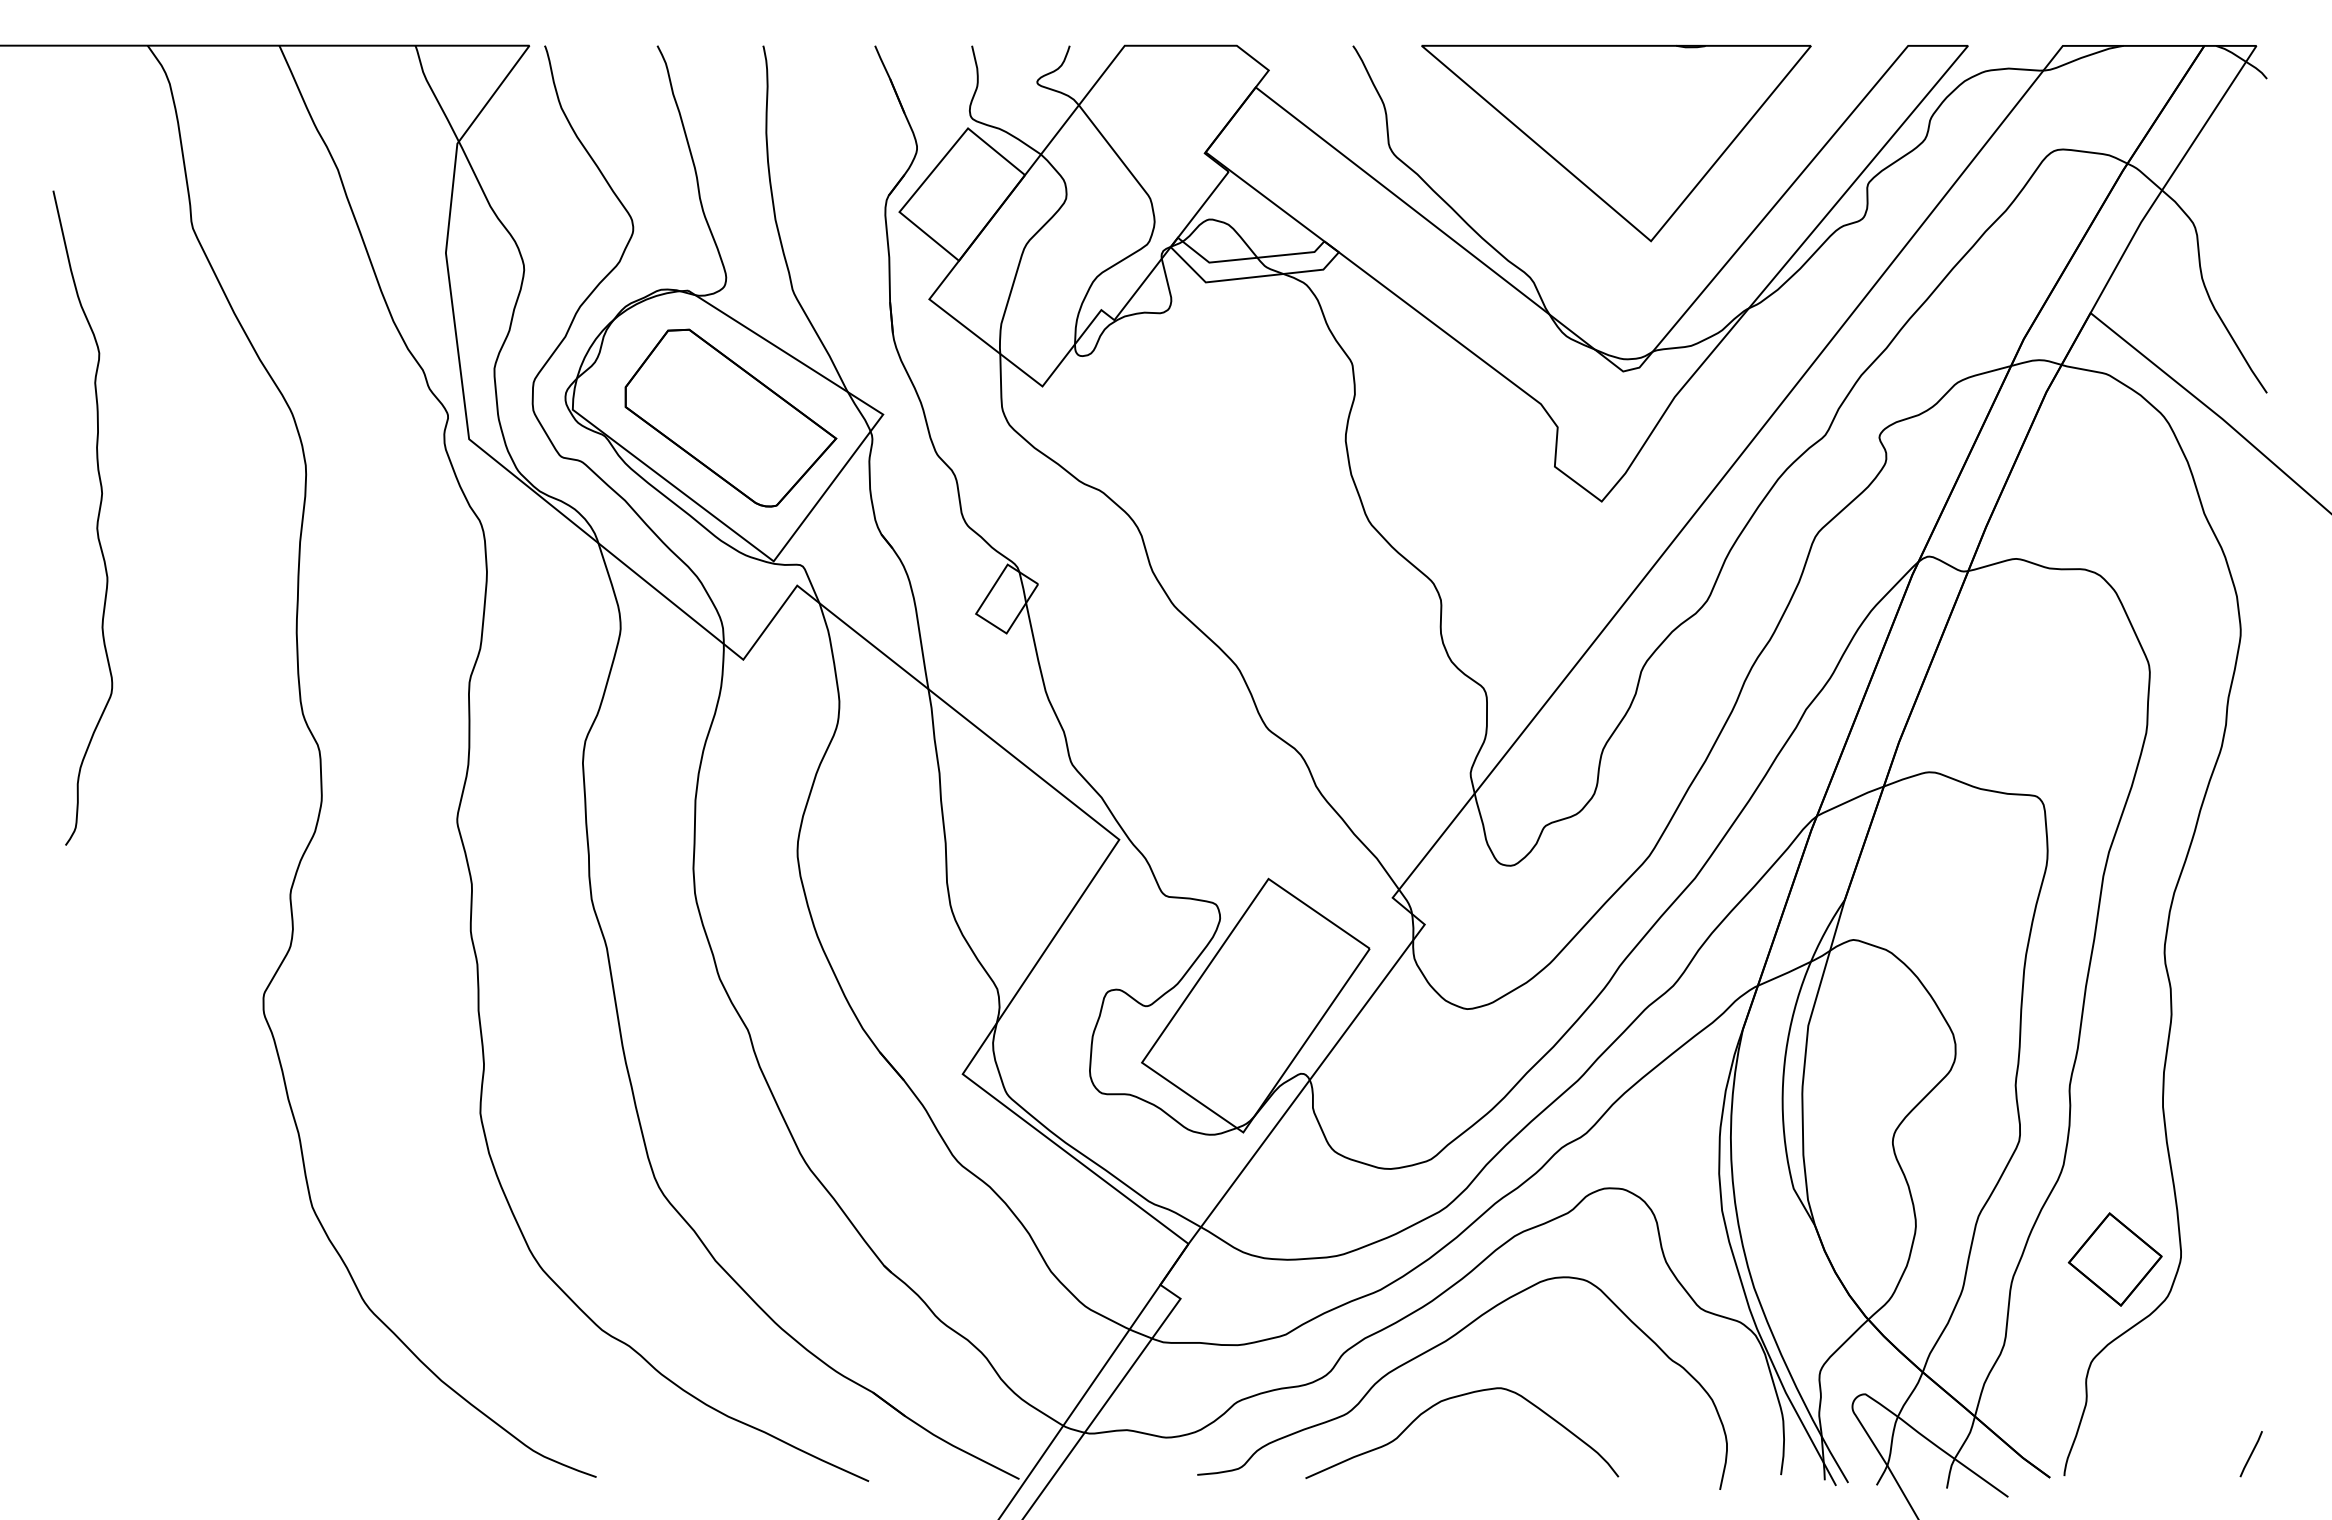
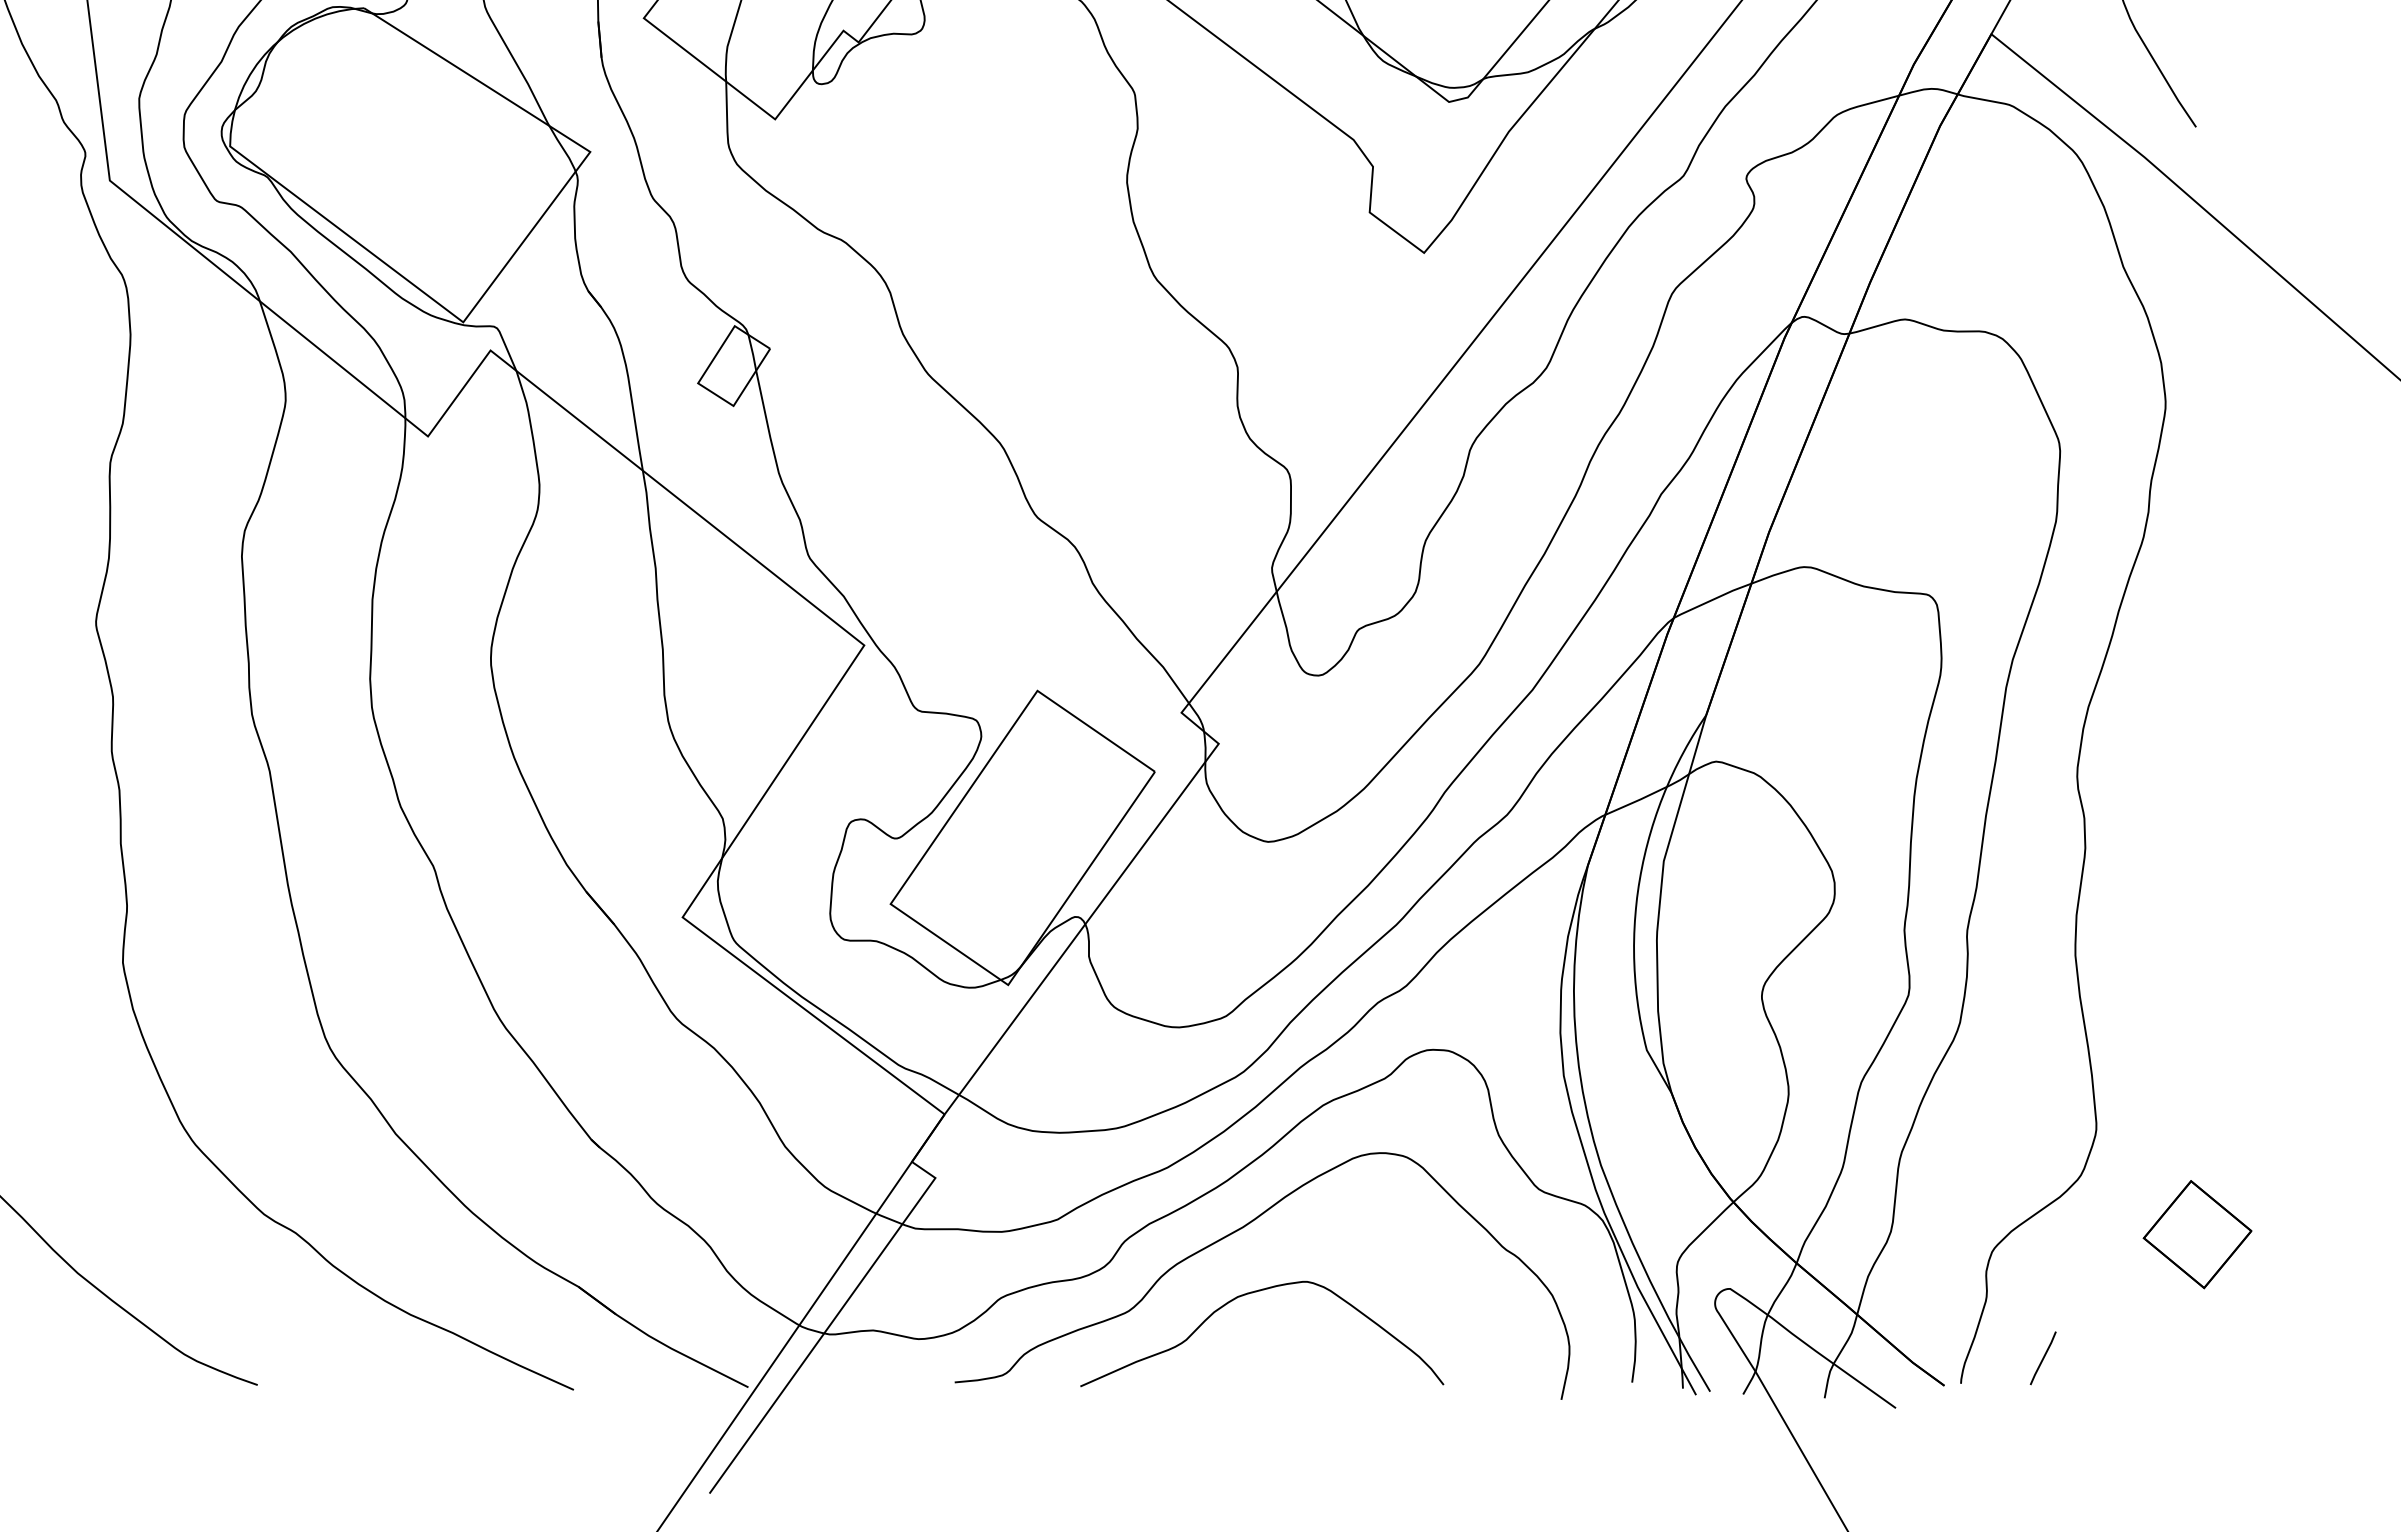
part: (730, 417) -> (413, 155), removed
part: (2114, 1259) -> (2196, 1234), moved
line: (2250, 1454) -> (2042, 1358), moved

